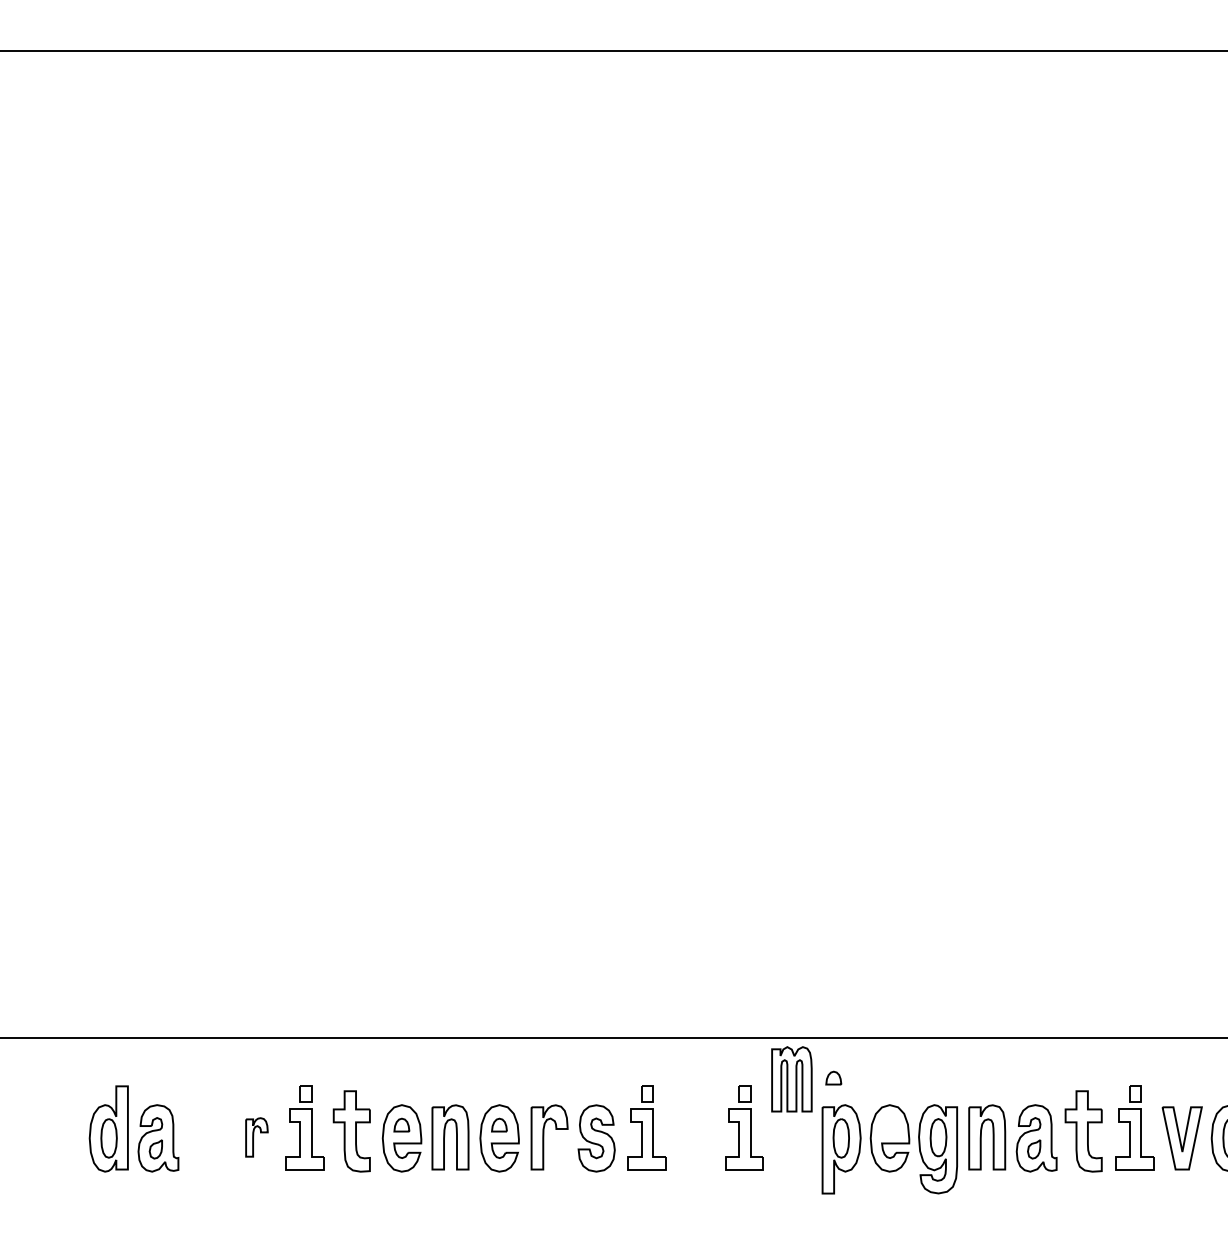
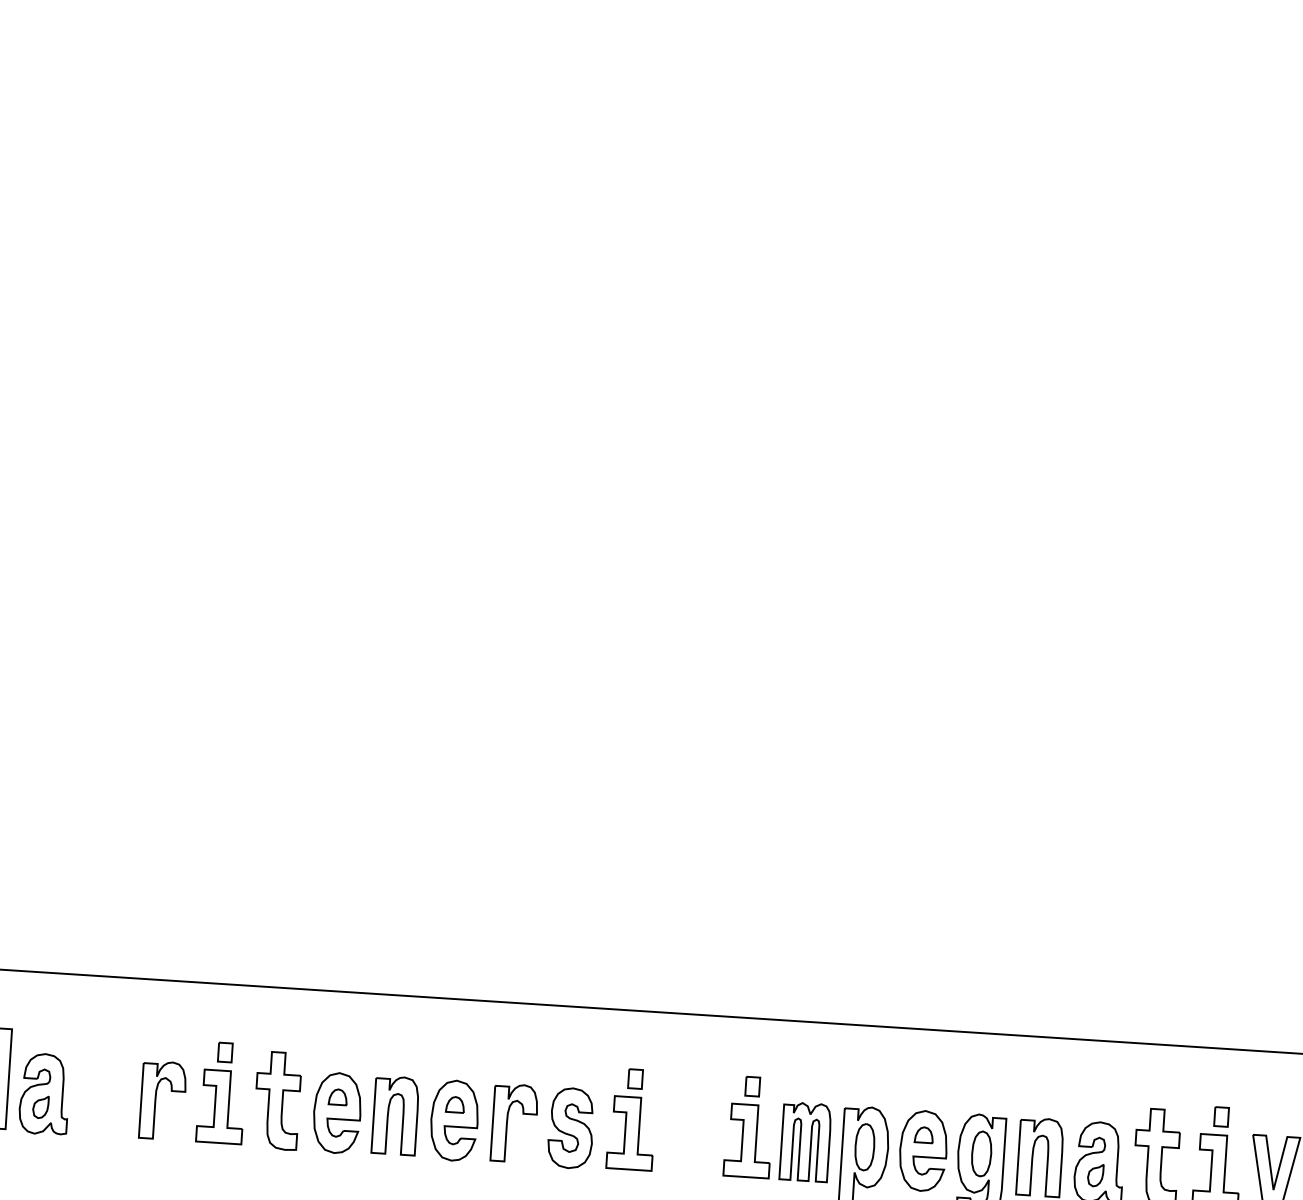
part: (833, 1077) -> (923, 1134), moved
part: (791, 1079) -> (805, 1142), moved
part: (256, 1137) -> (162, 1100), size x1.67

